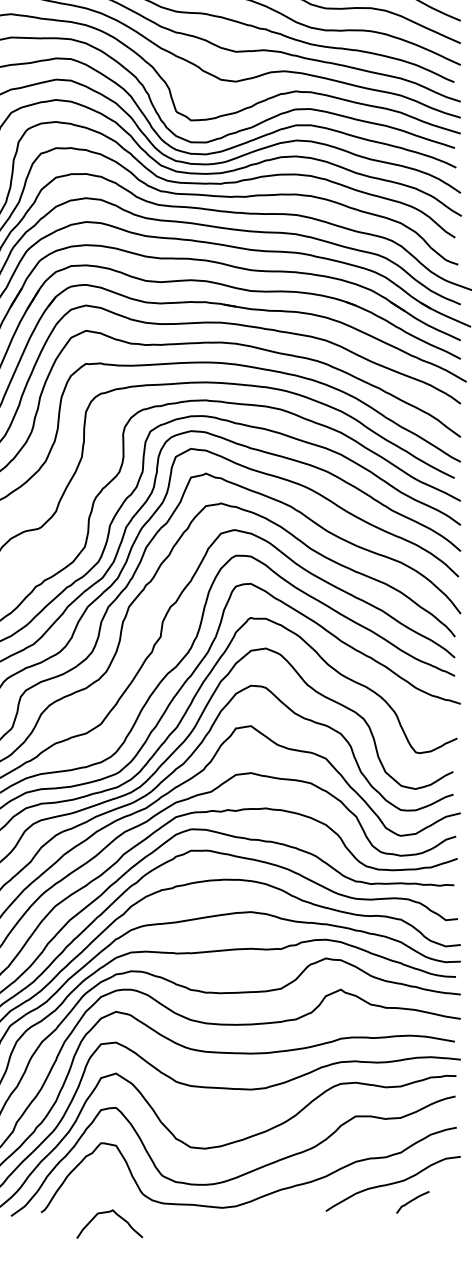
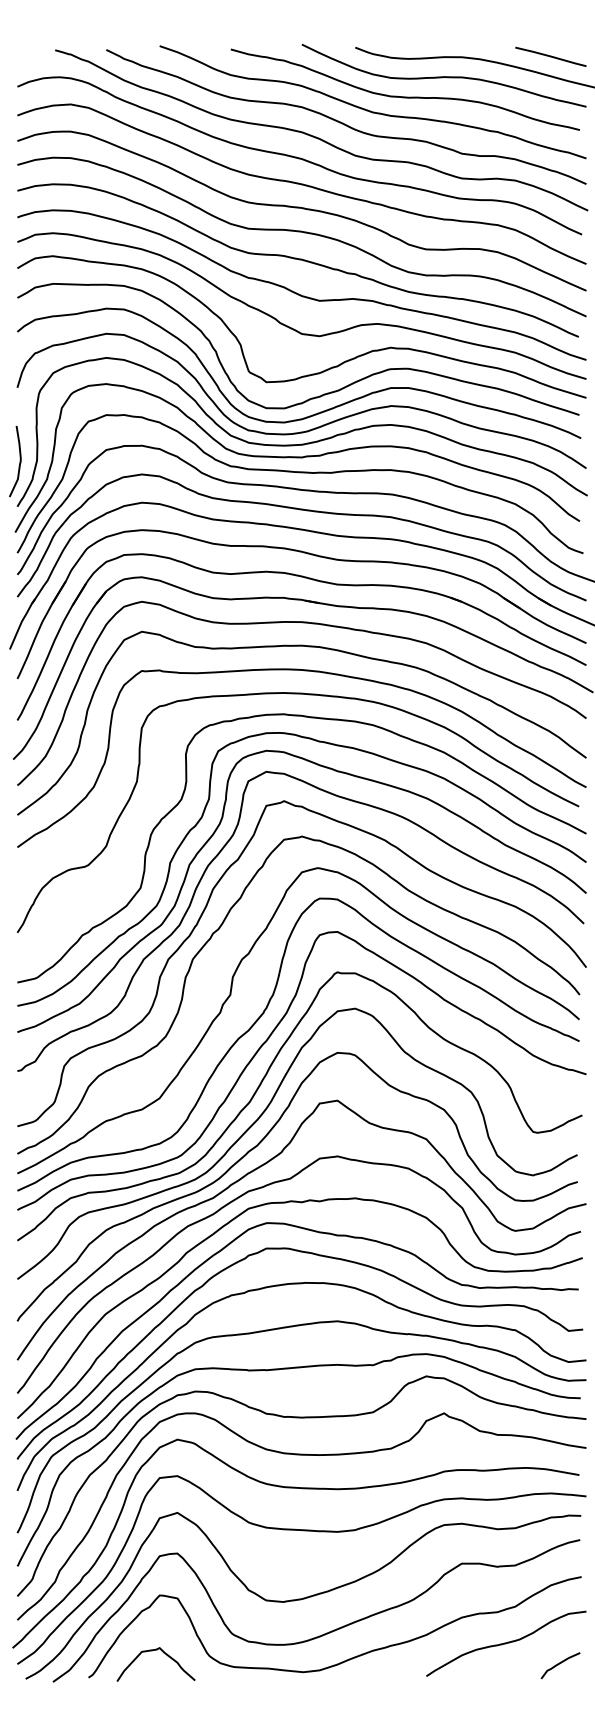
curve: (411, 1201) -> (559, 1664), moved
curve: (106, 1213) -> (152, 1651), moved

